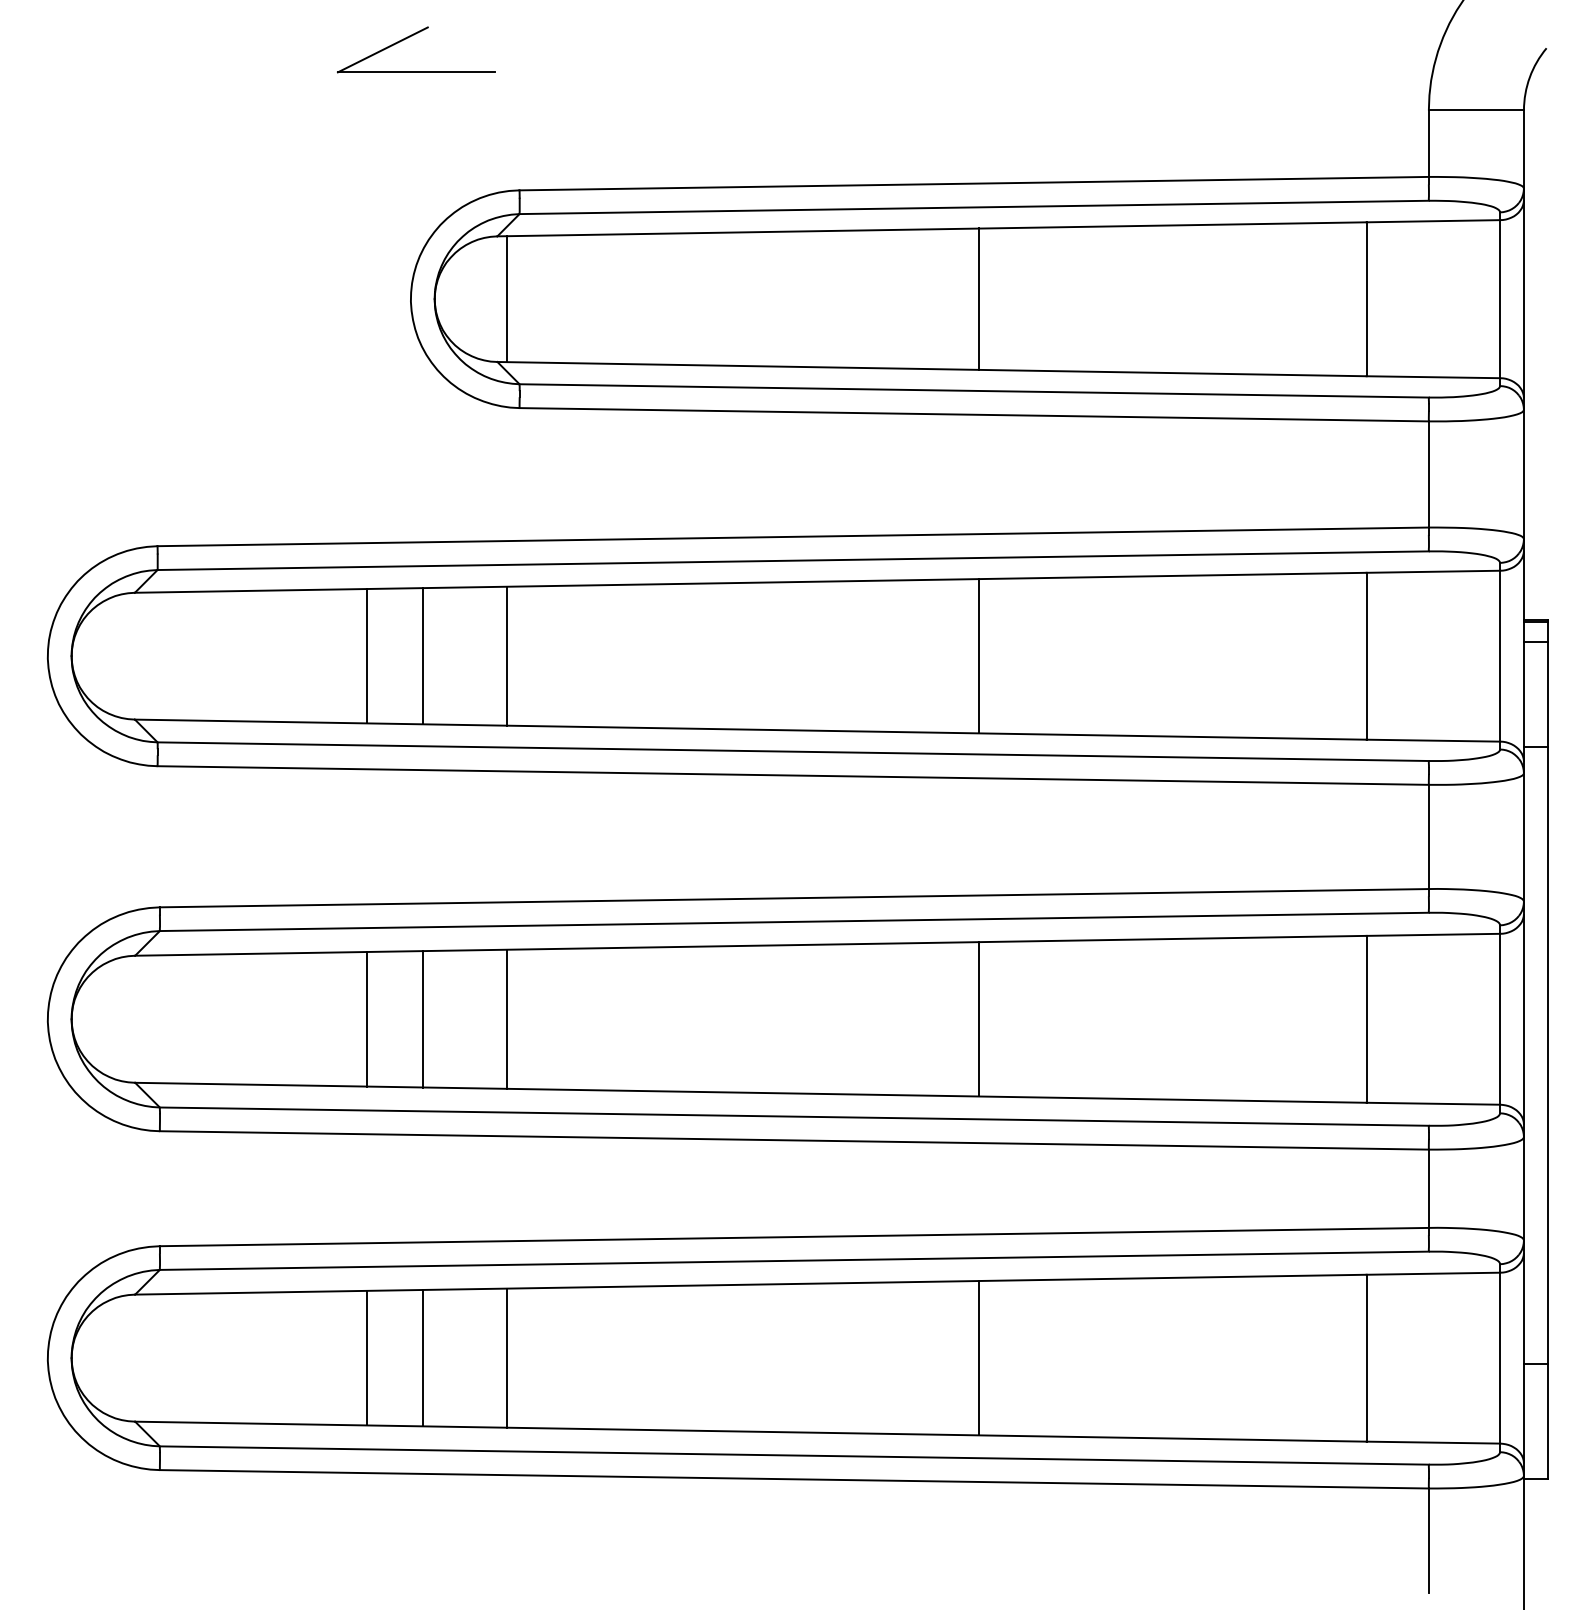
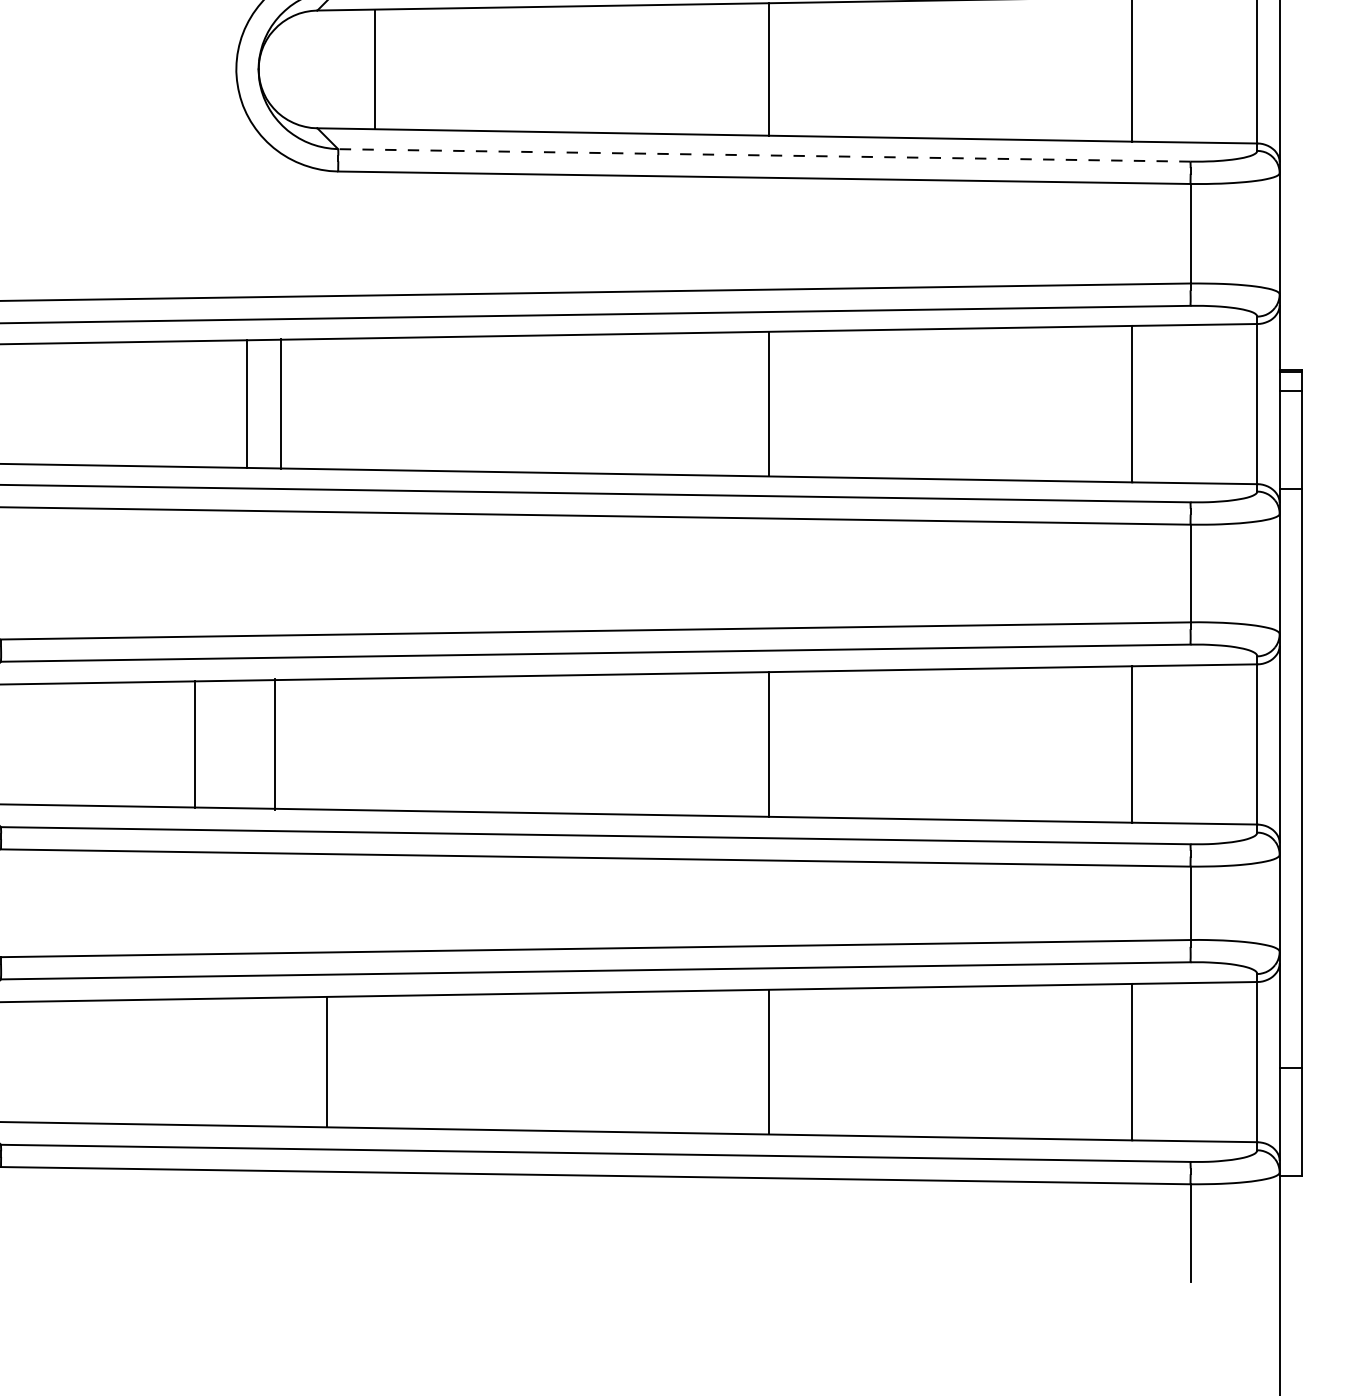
line: (507, 299) -> (375, 69), moved
line: (974, 390) -> (764, 155), solid -> dashed
line: (507, 655) -> (280, 403), moved
line: (367, 656) -> (195, 404), removed
line: (507, 1018) -> (275, 743), moved
line: (422, 1019) -> (247, 744), removed
line: (367, 1357) -> (195, 1061), removed
line: (422, 1358) -> (247, 1062), removed

